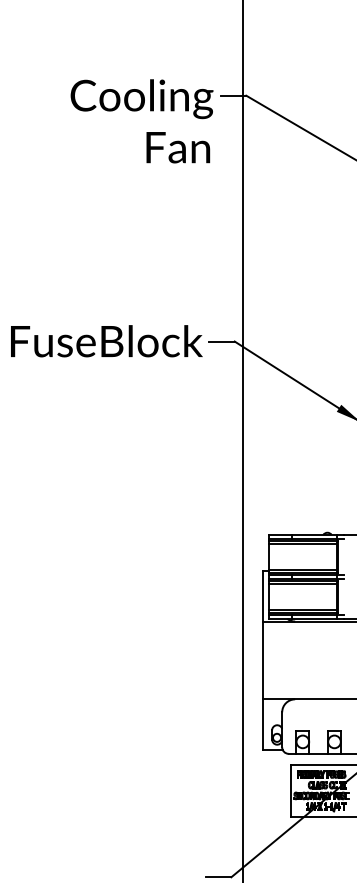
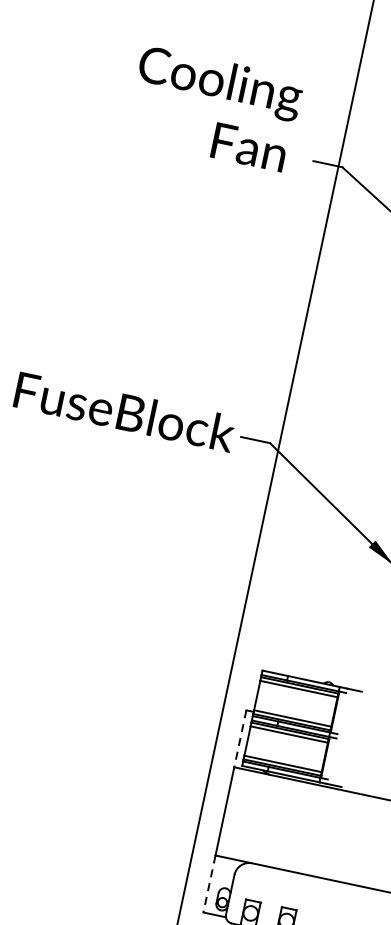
text: (141, 121) -> (214, 108), moved
line: (262, 596) -> (240, 738), solid -> dashed
line: (262, 724) -> (209, 883), solid -> dashed

